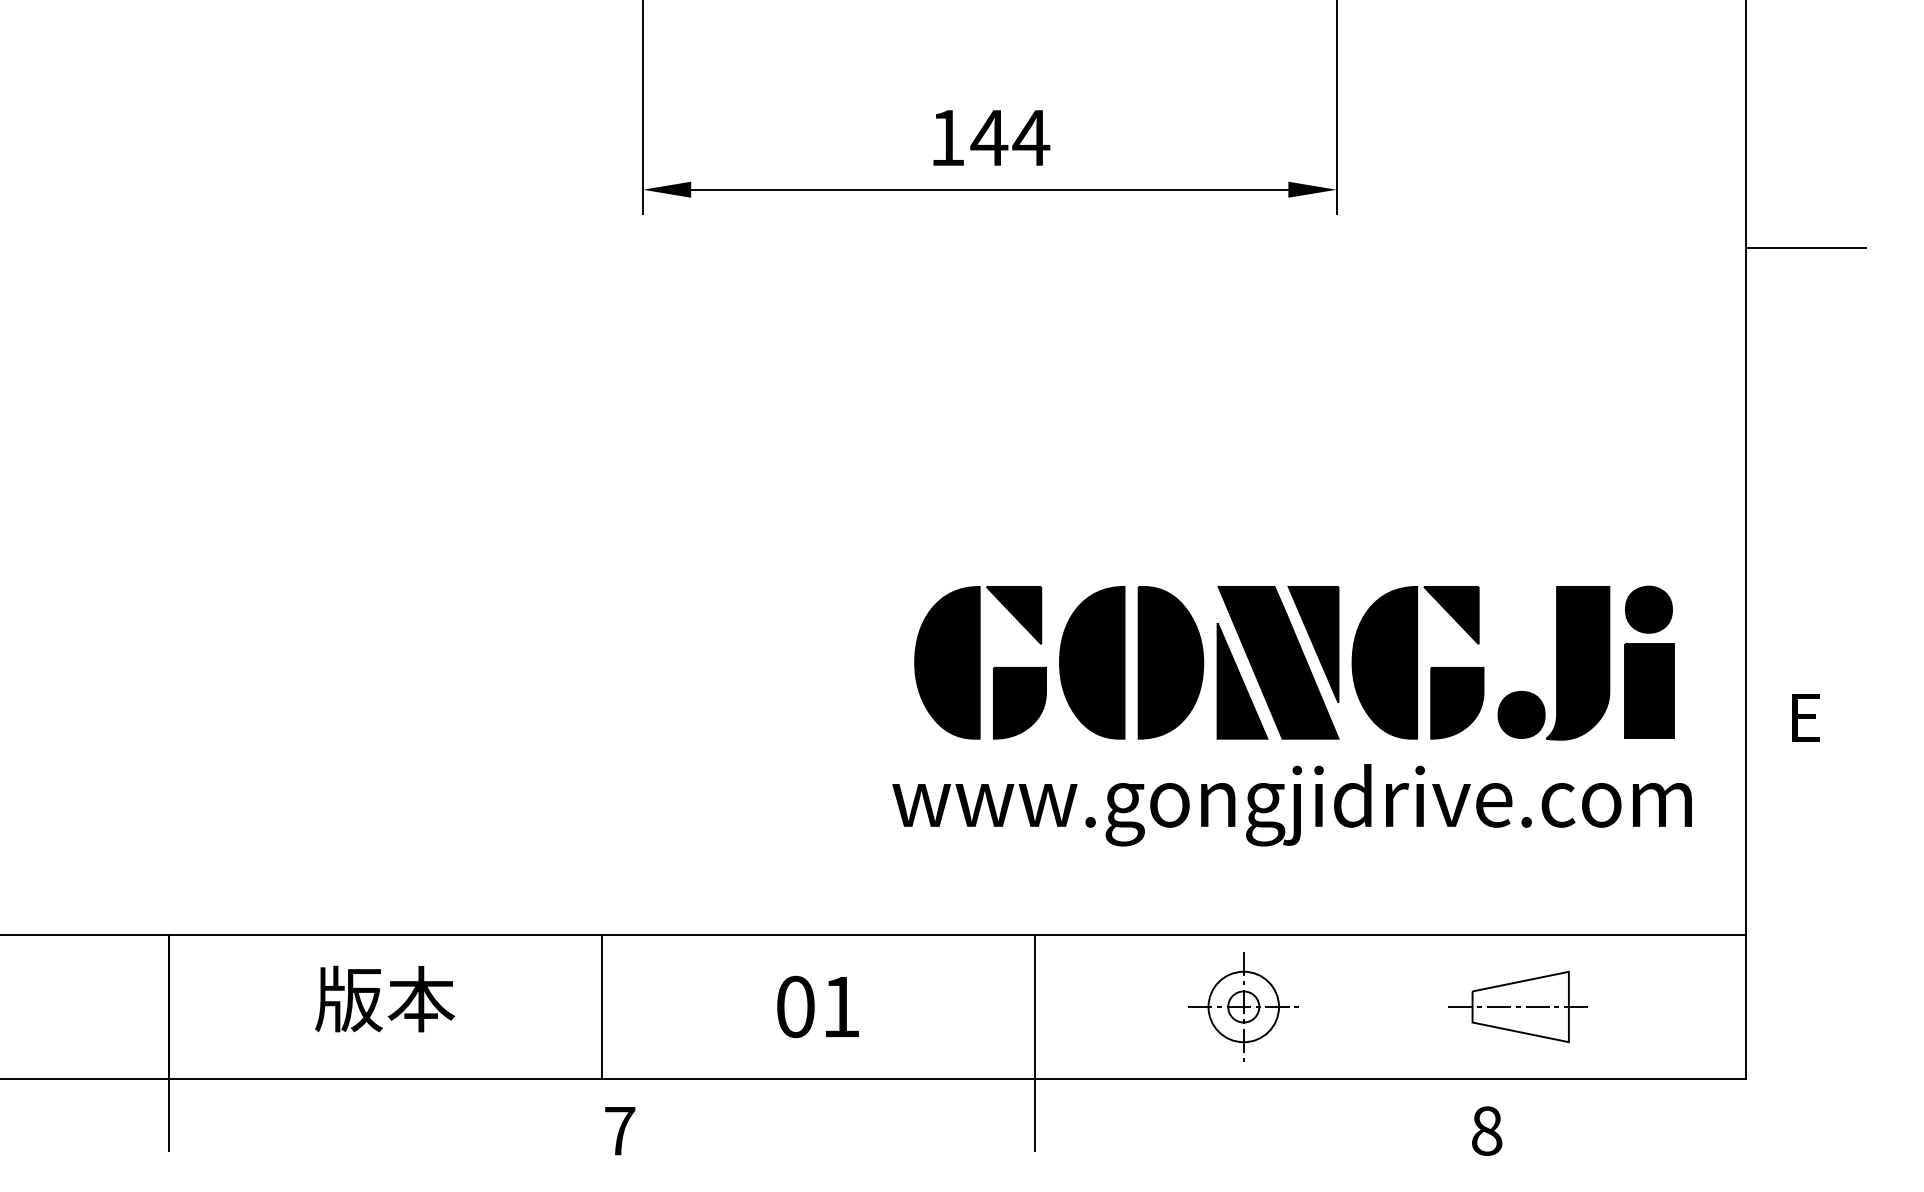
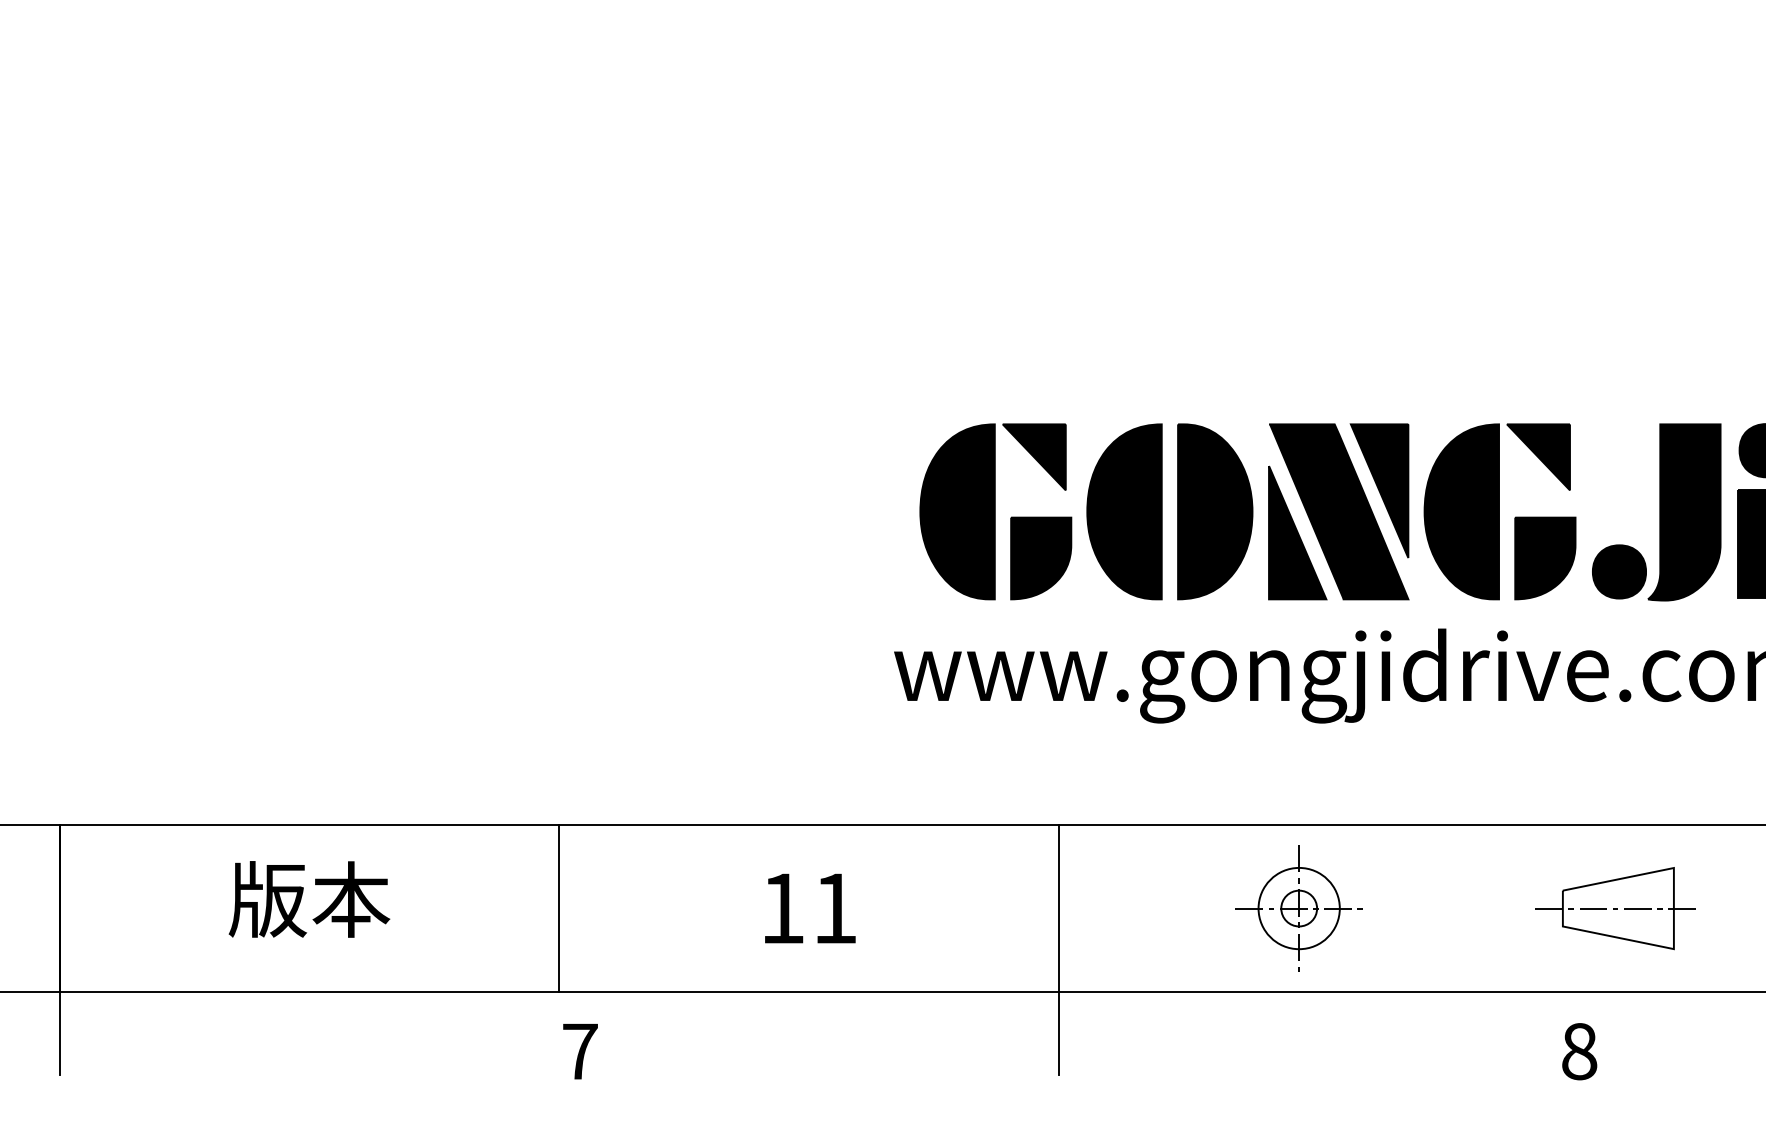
text: (795, 1006) -> (782, 907), 01 -> 11

